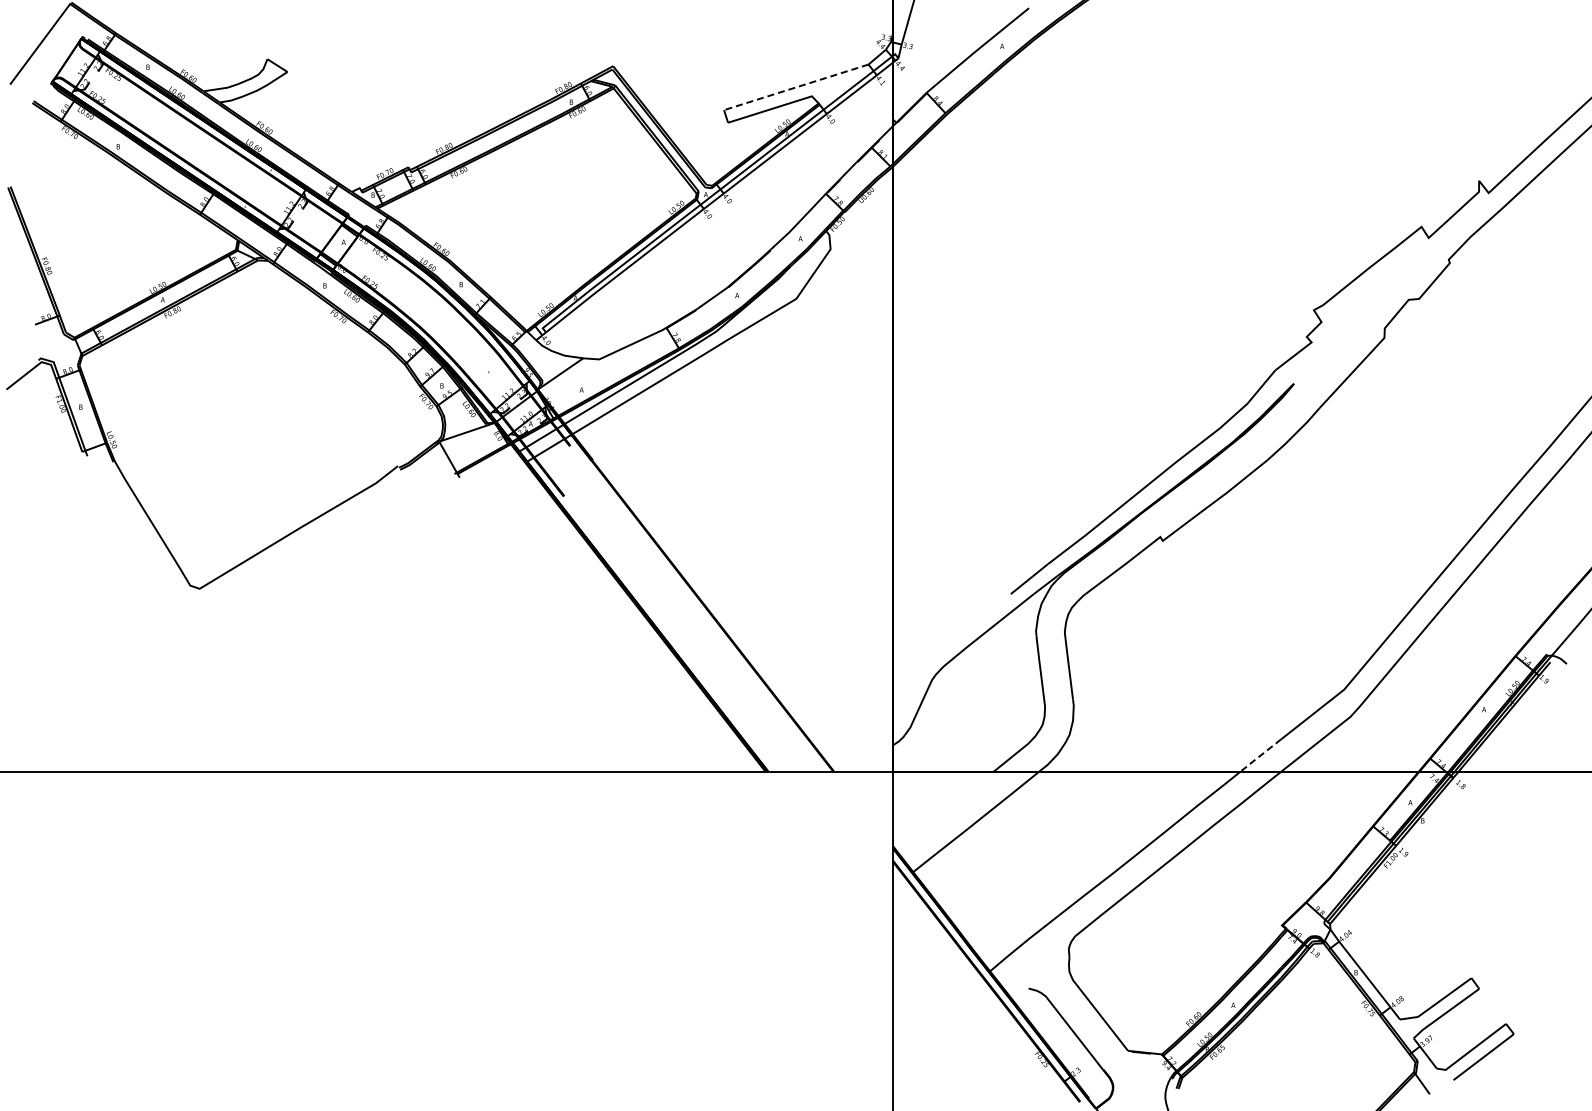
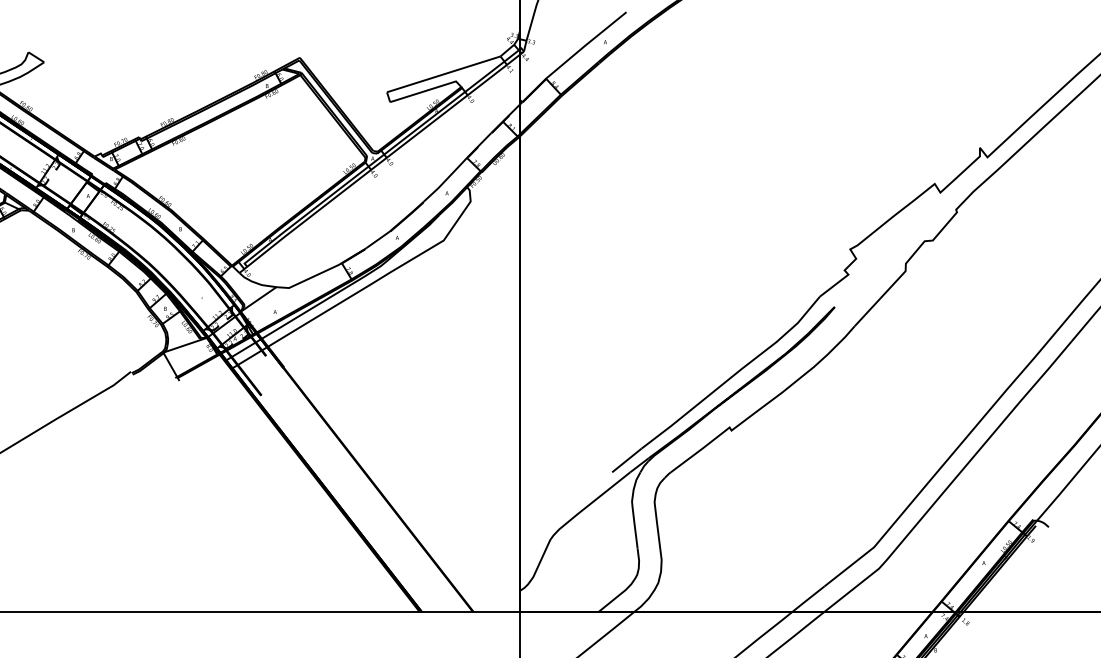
line: (796, 87) -> (443, 74), dashed -> solid
line: (1260, 756) -> (808, 599), dashed -> solid

